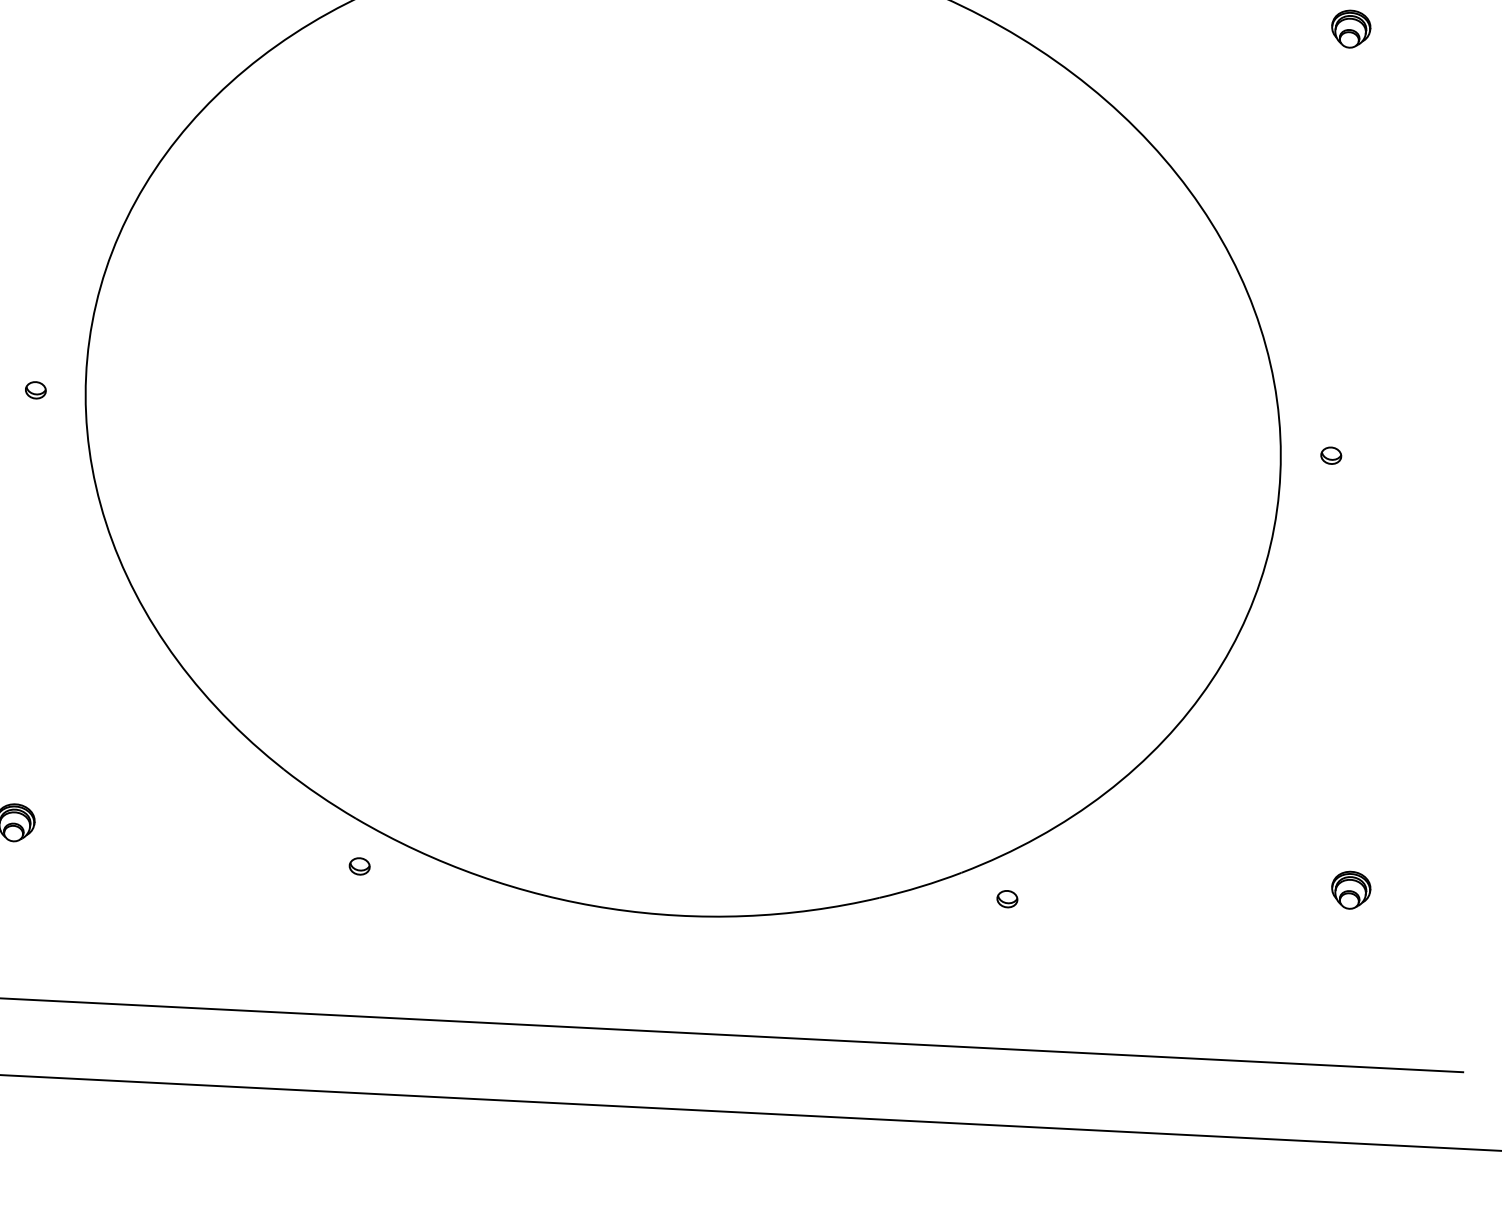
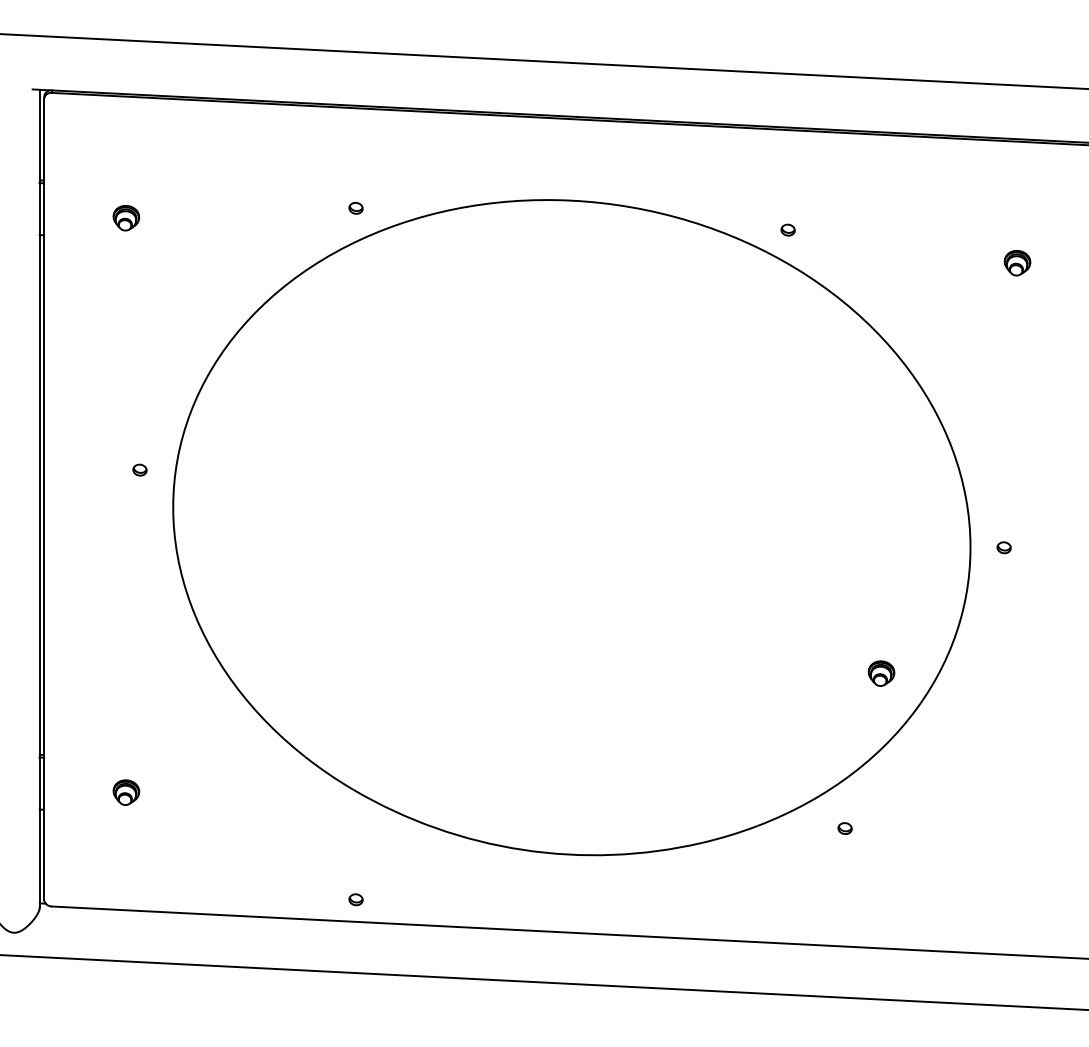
part: (35, 389) -> (139, 469), moved
part: (358, 866) -> (355, 899), moved
part: (1351, 890) -> (881, 673), moved
part: (1006, 899) -> (844, 828), moved

